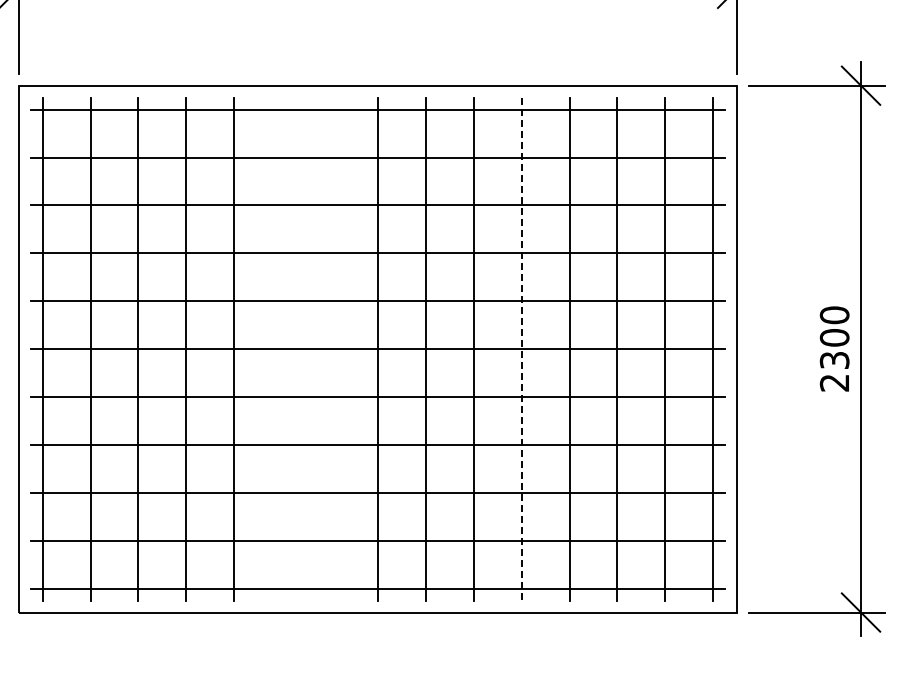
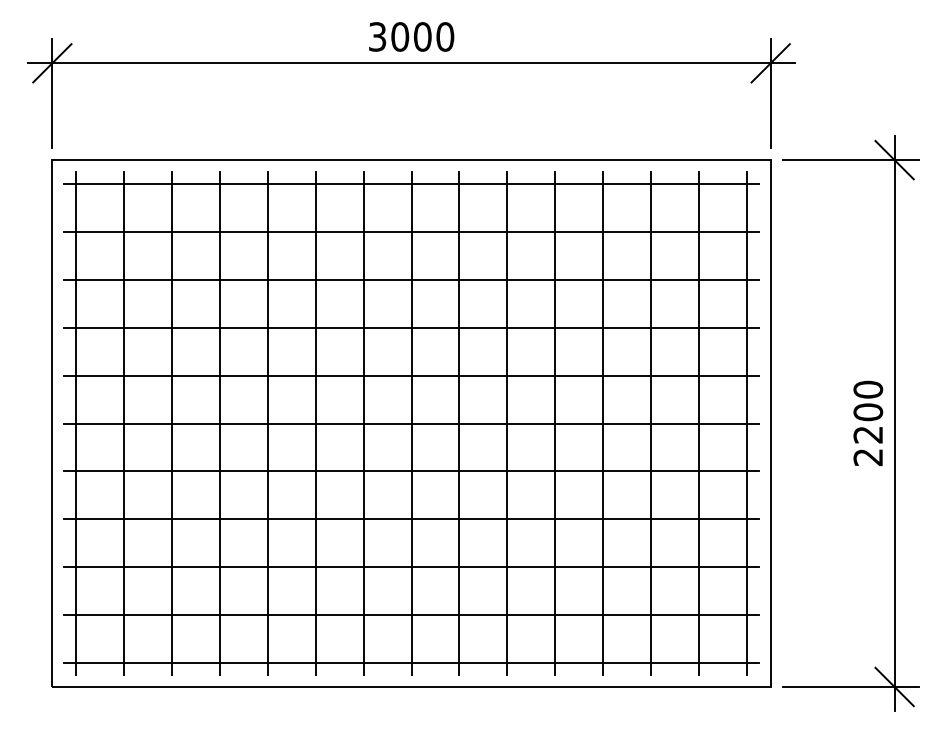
line: (281, 349) -> (315, 423), added
line: (329, 349) -> (363, 423), added
line: (521, 350) -> (555, 424), dashed -> solid
text: (834, 360) -> (868, 434), 2300 -> 2200

